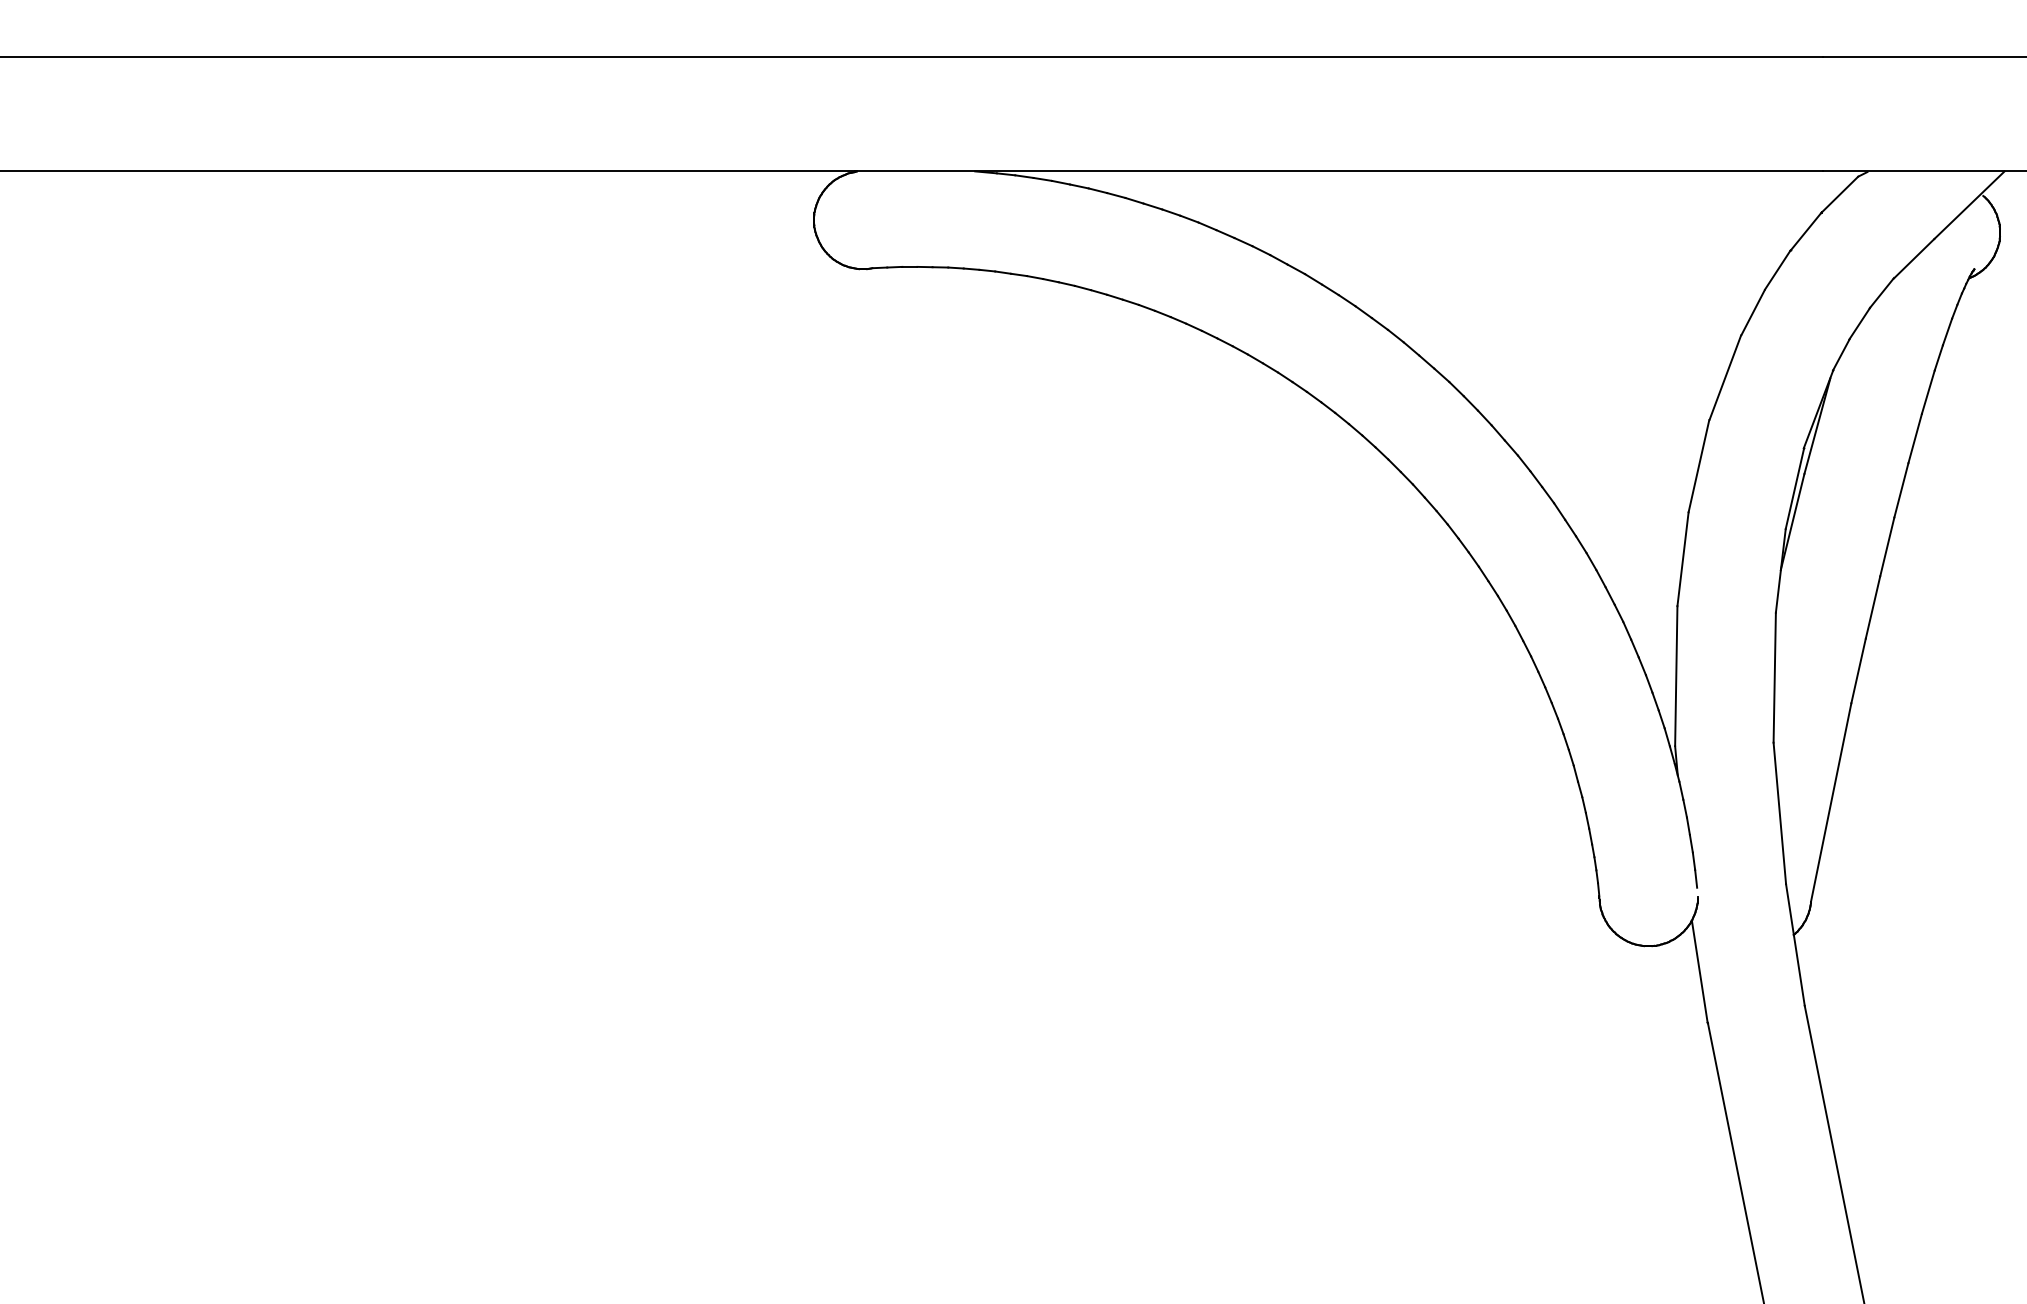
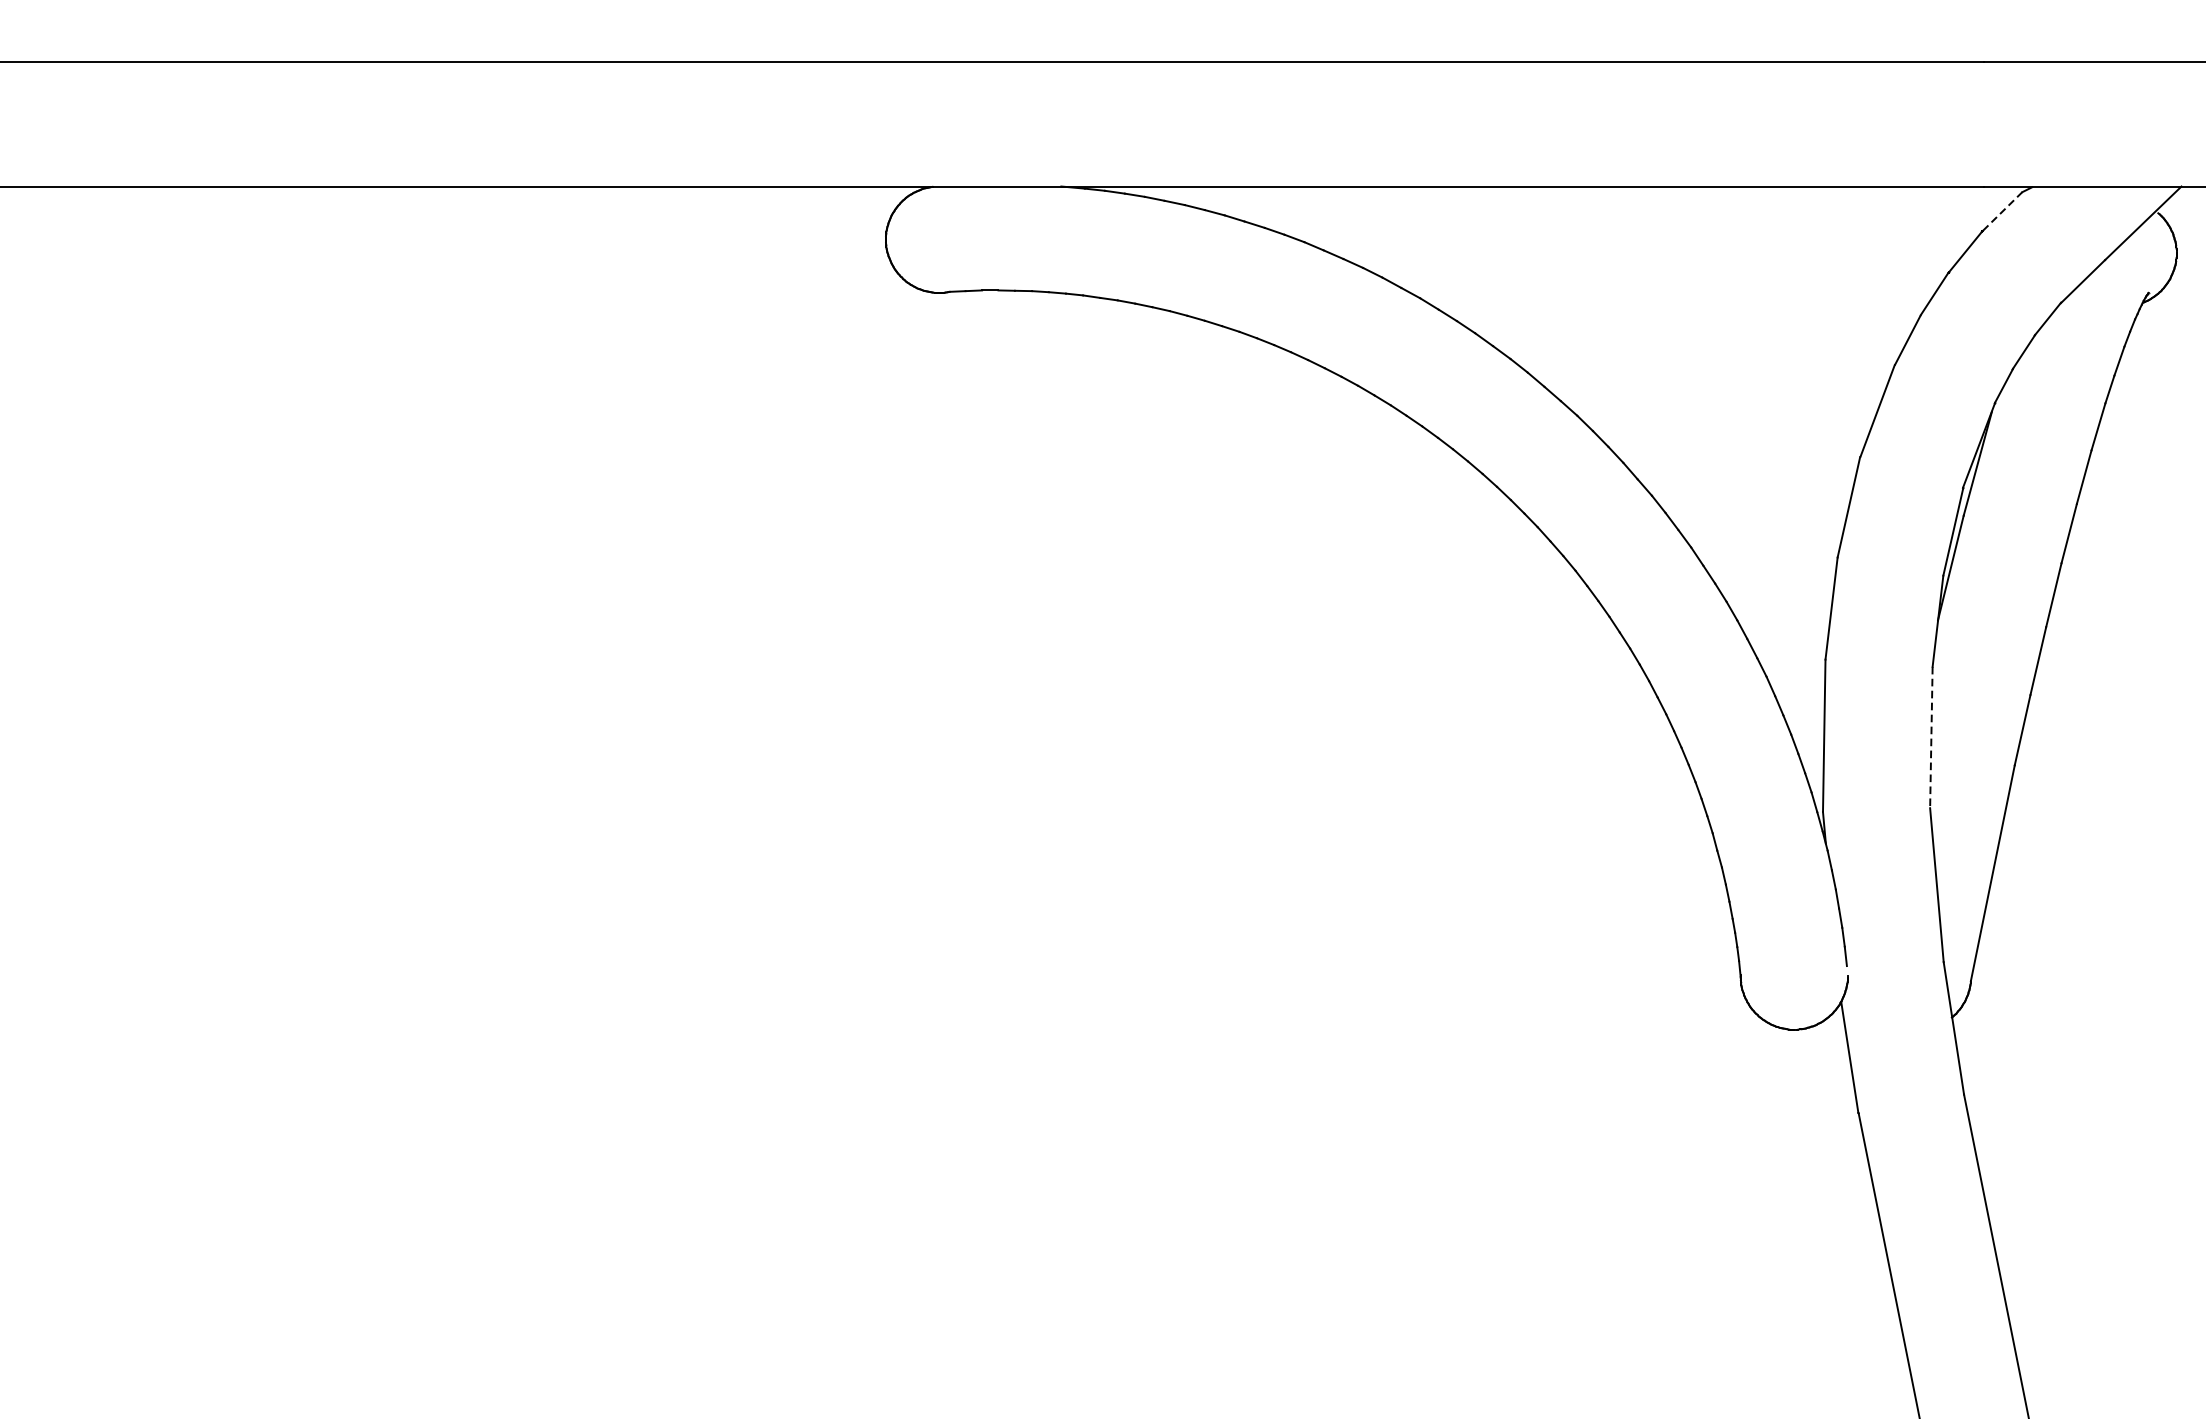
line: (1840, 194) -> (2002, 211), solid -> dashed
line: (1774, 677) -> (1931, 737), solid -> dashed

